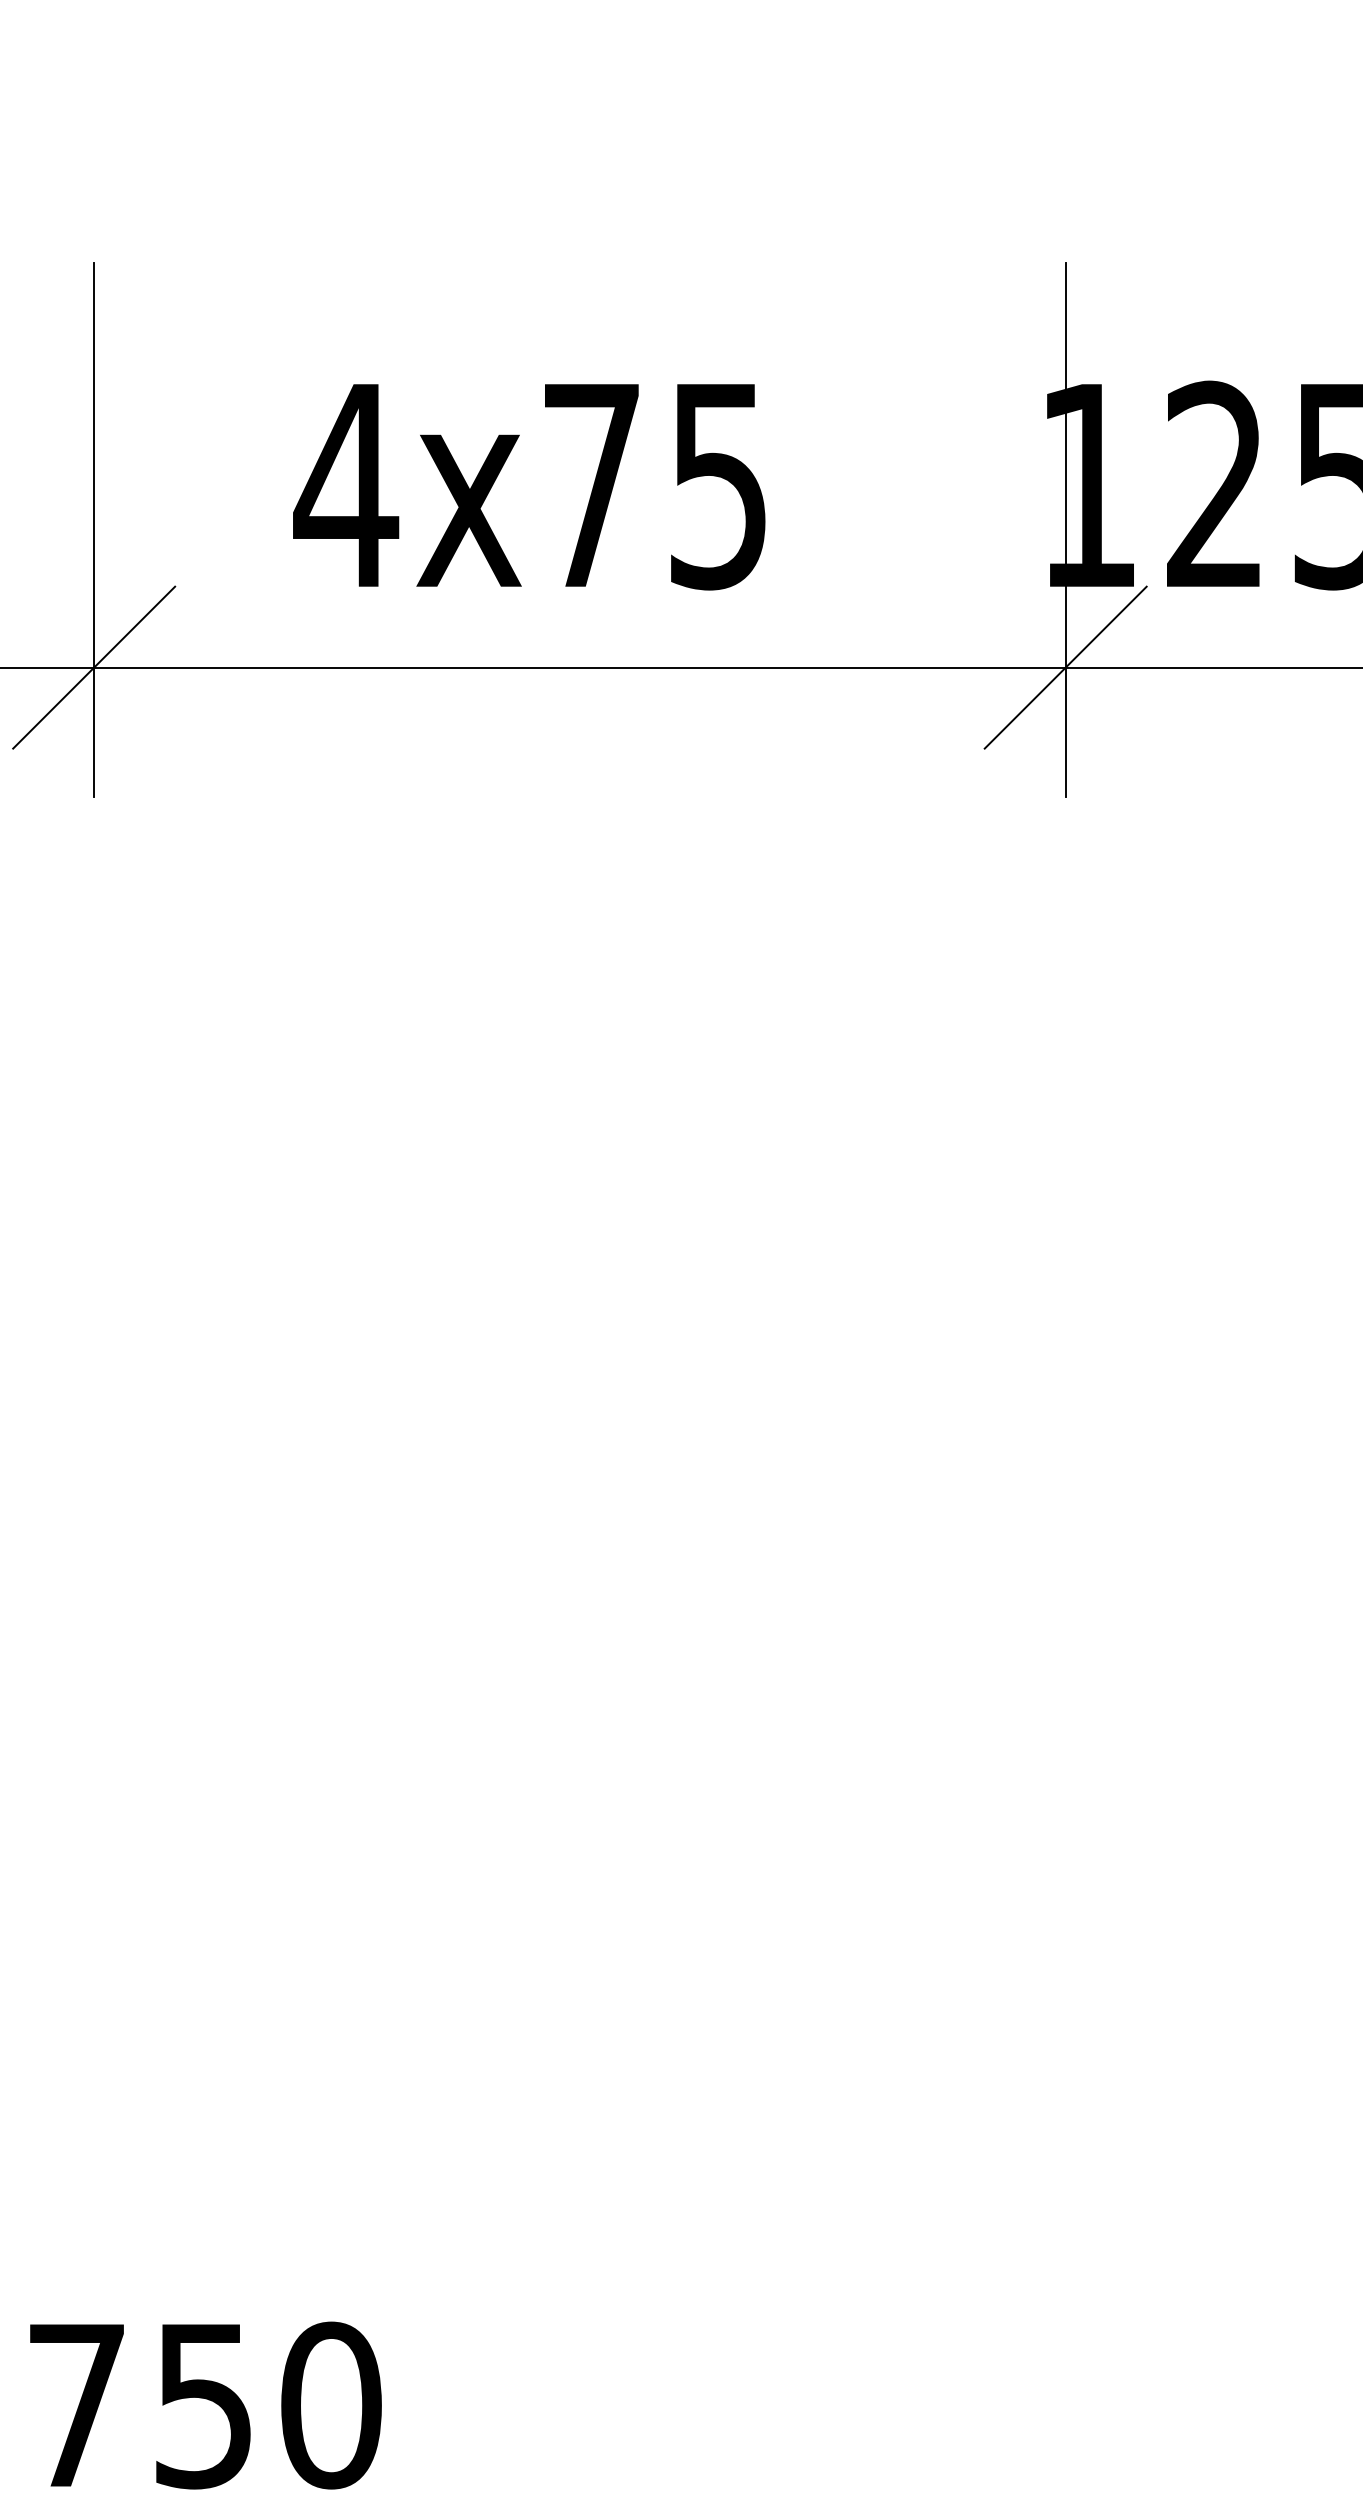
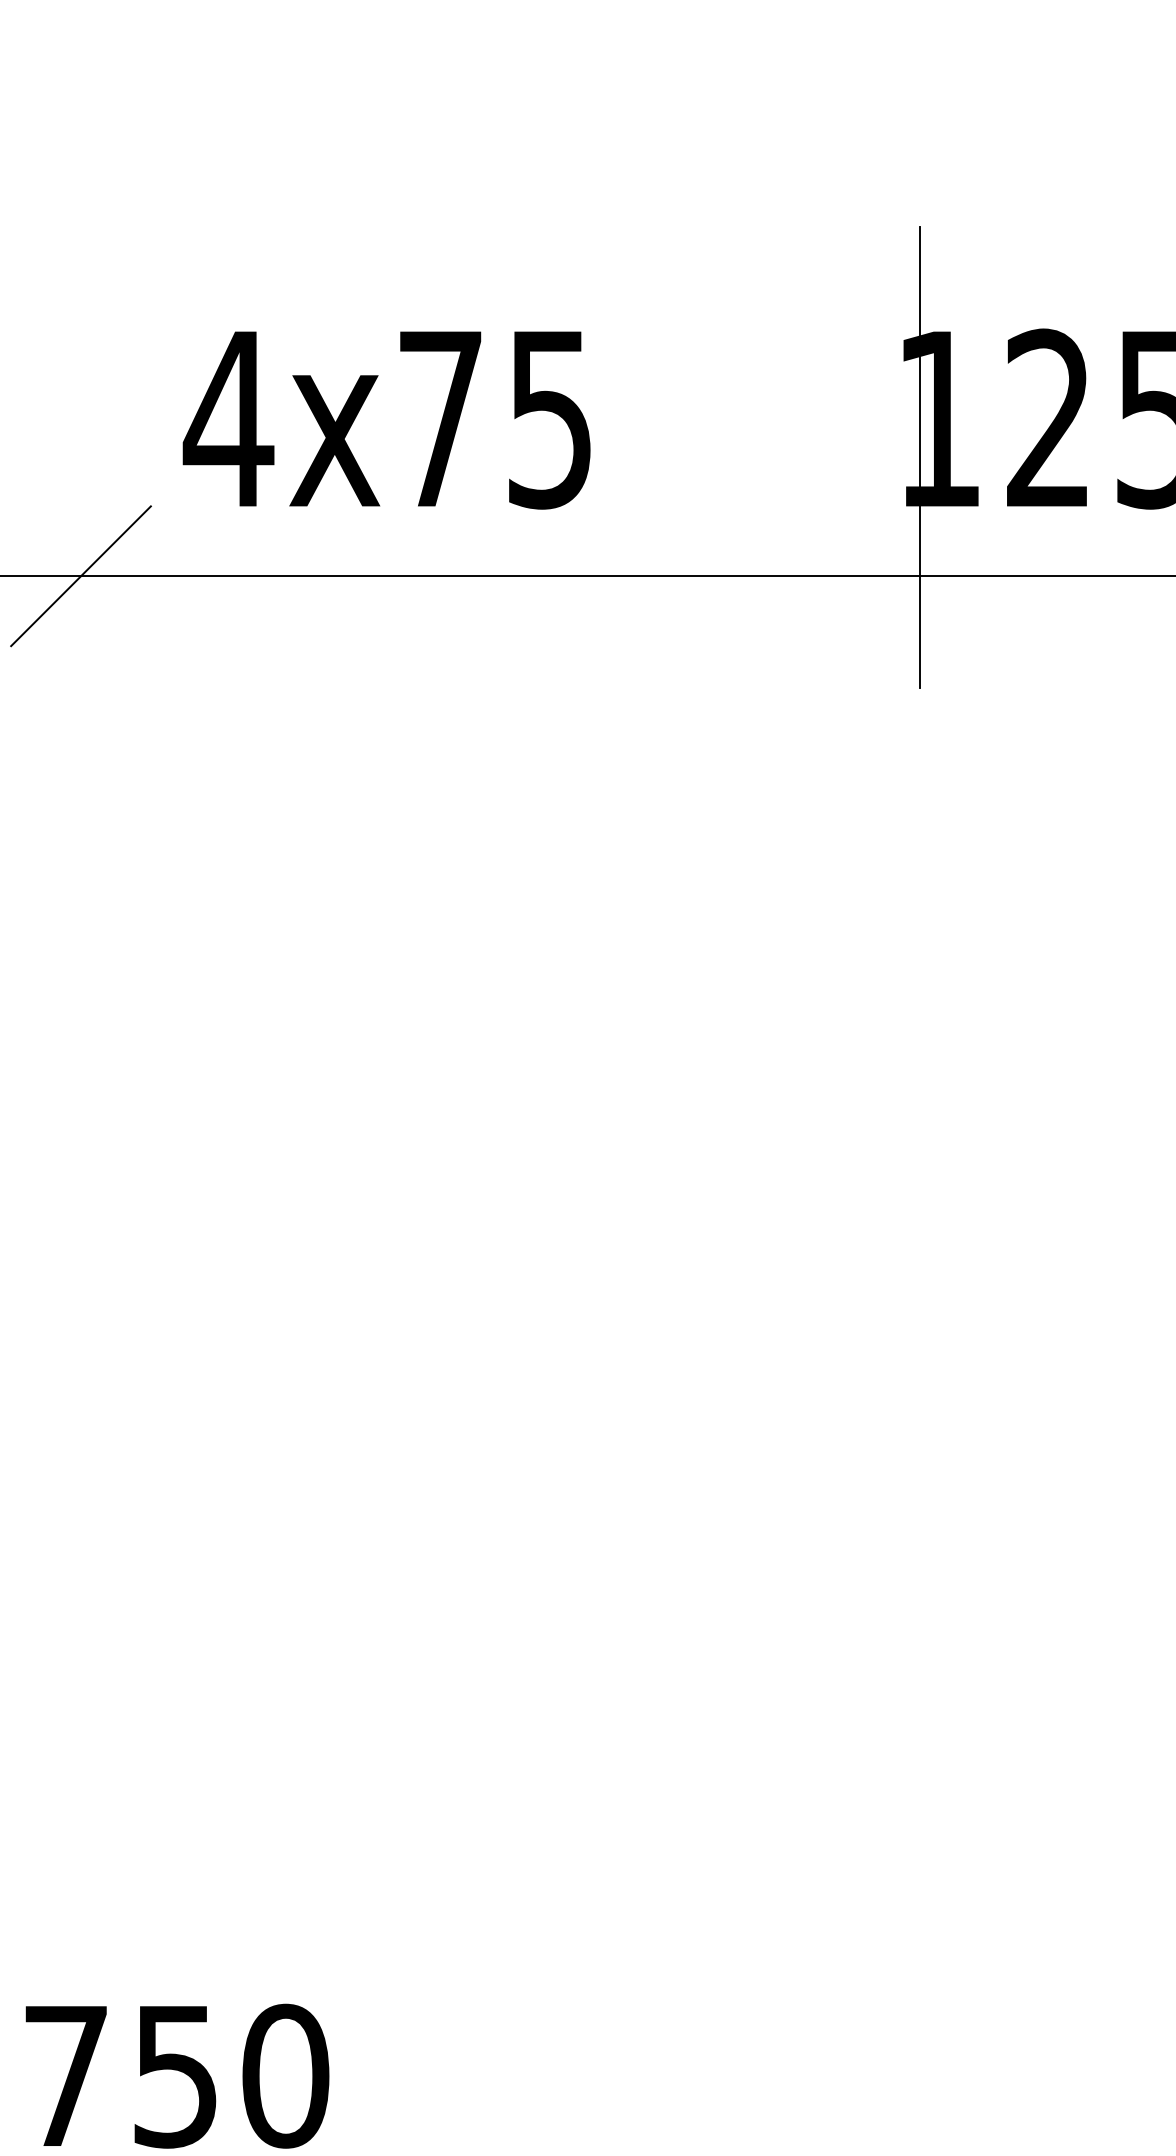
text: (529, 487) -> (386, 420), moved
line: (94, 529) -> (81, 456), removed
line: (1065, 667) -> (919, 576), removed

